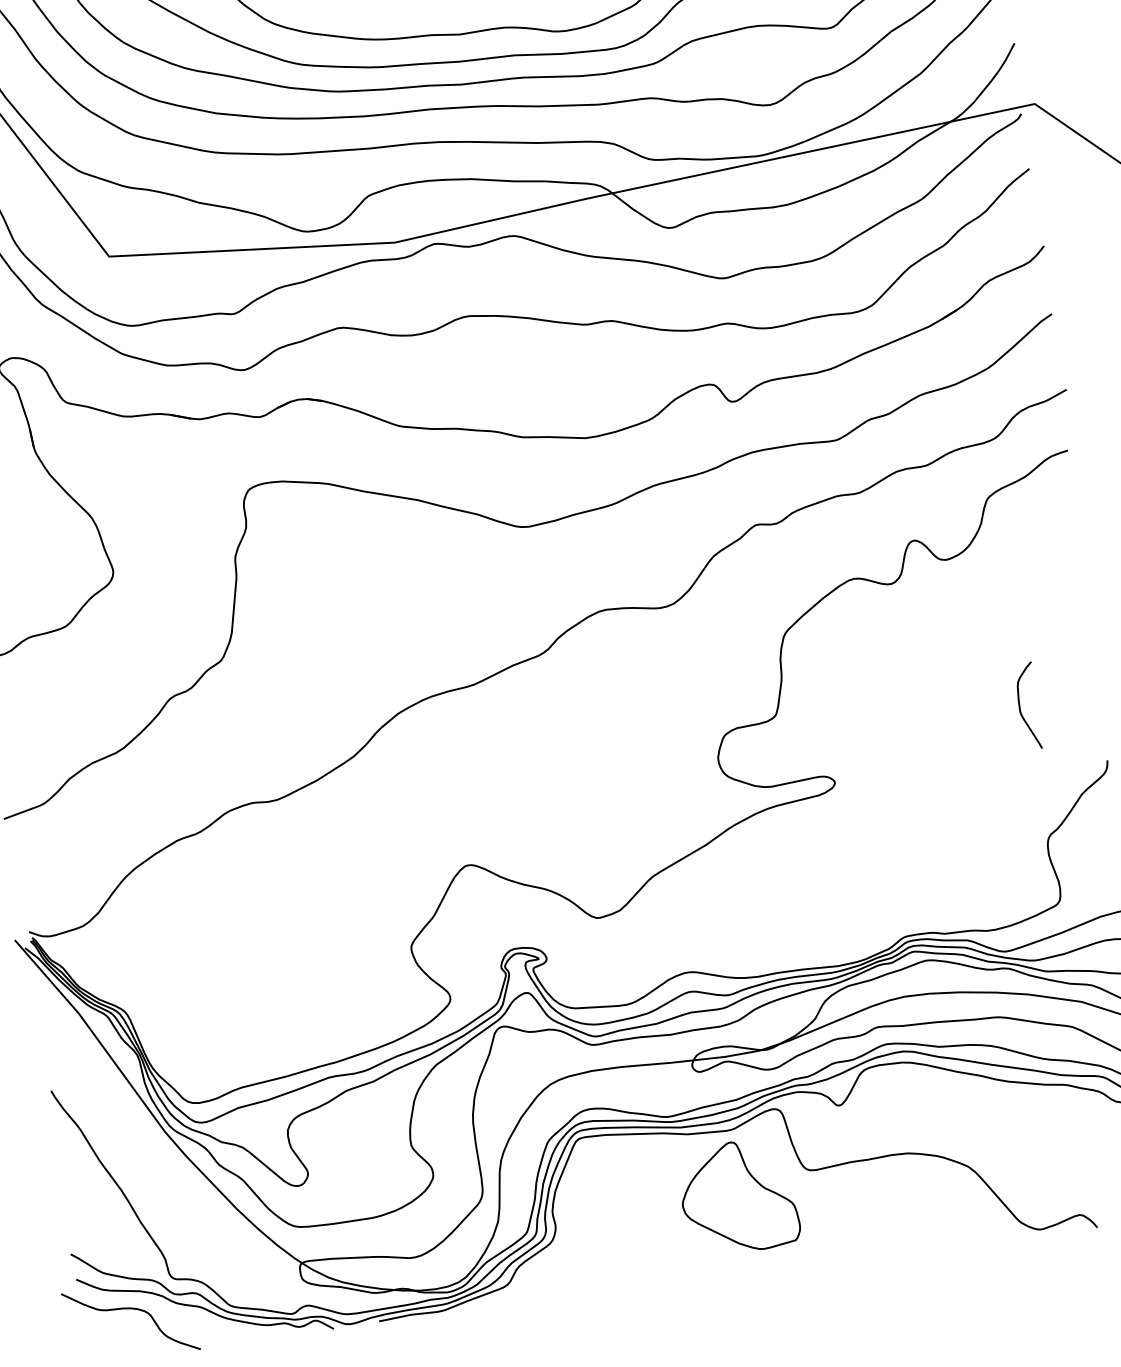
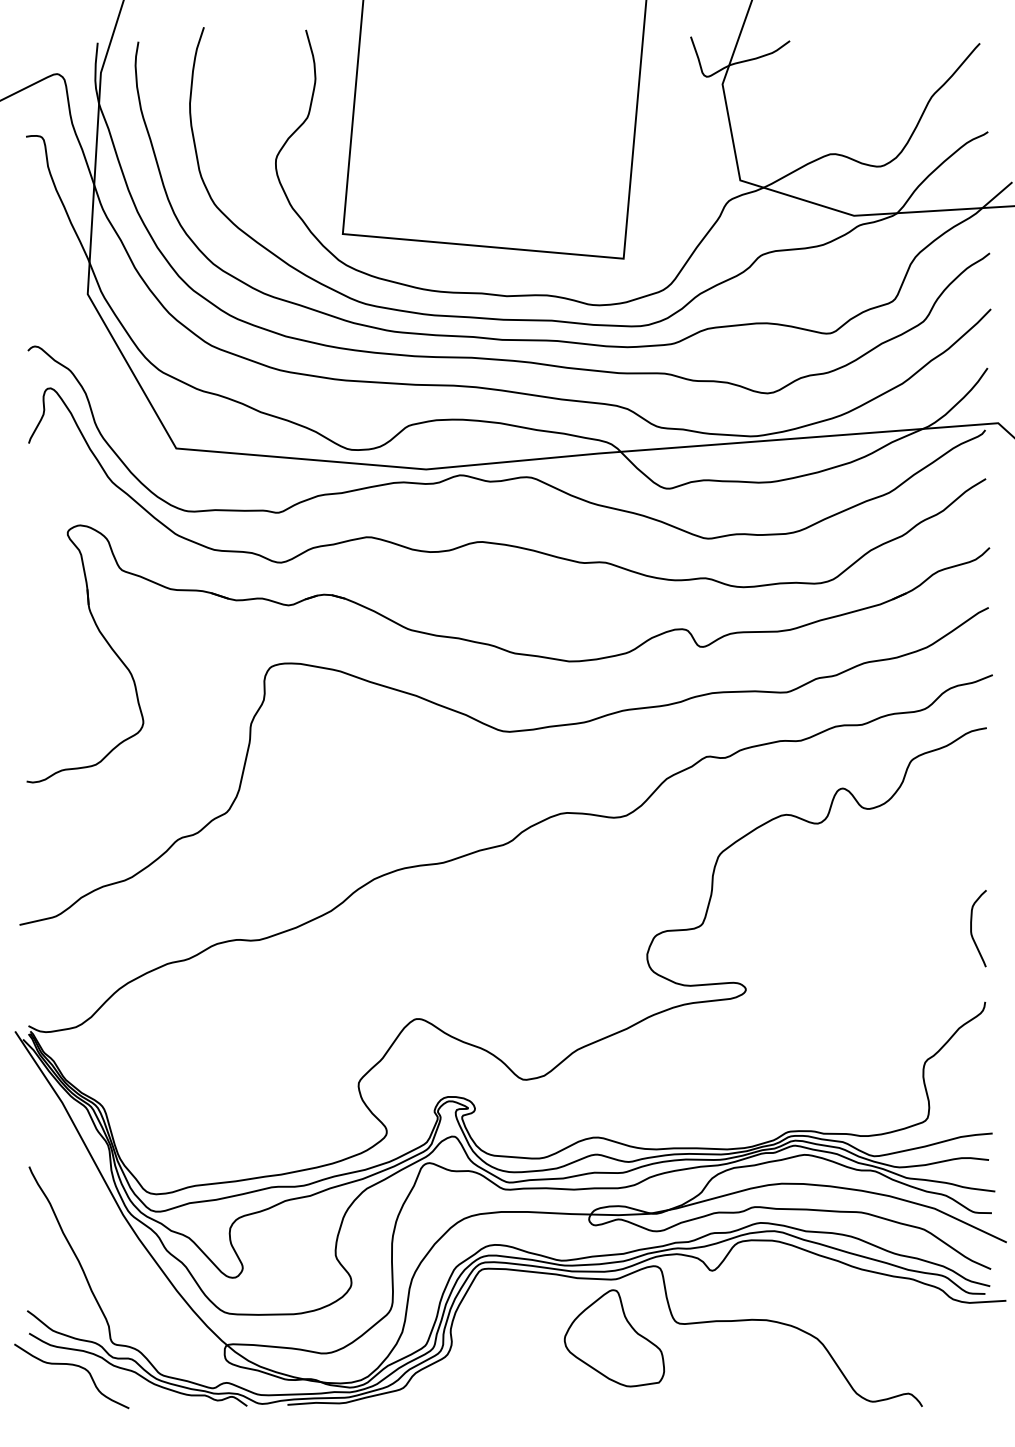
curve: (1020, 707) -> (971, 928), moved

